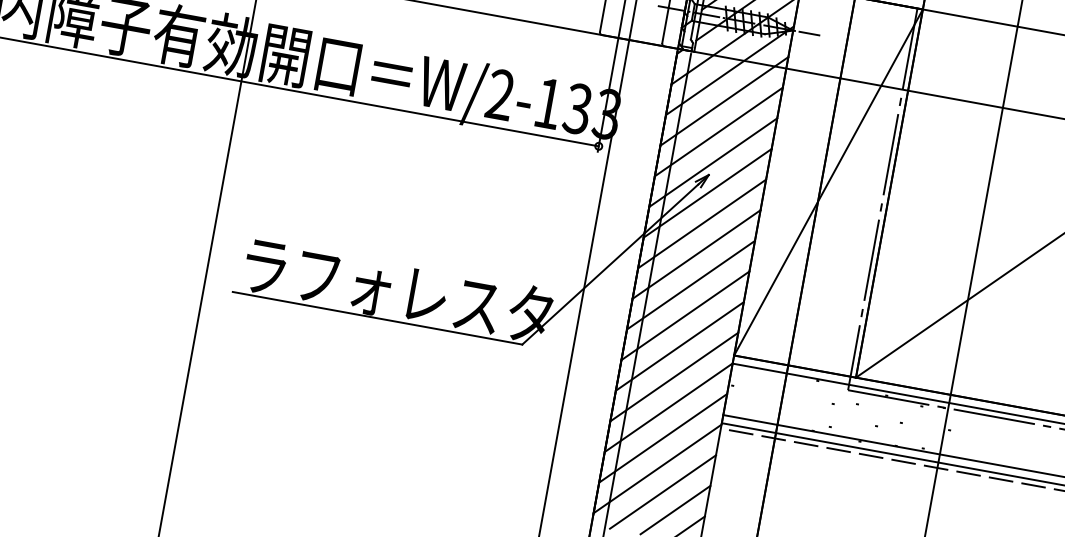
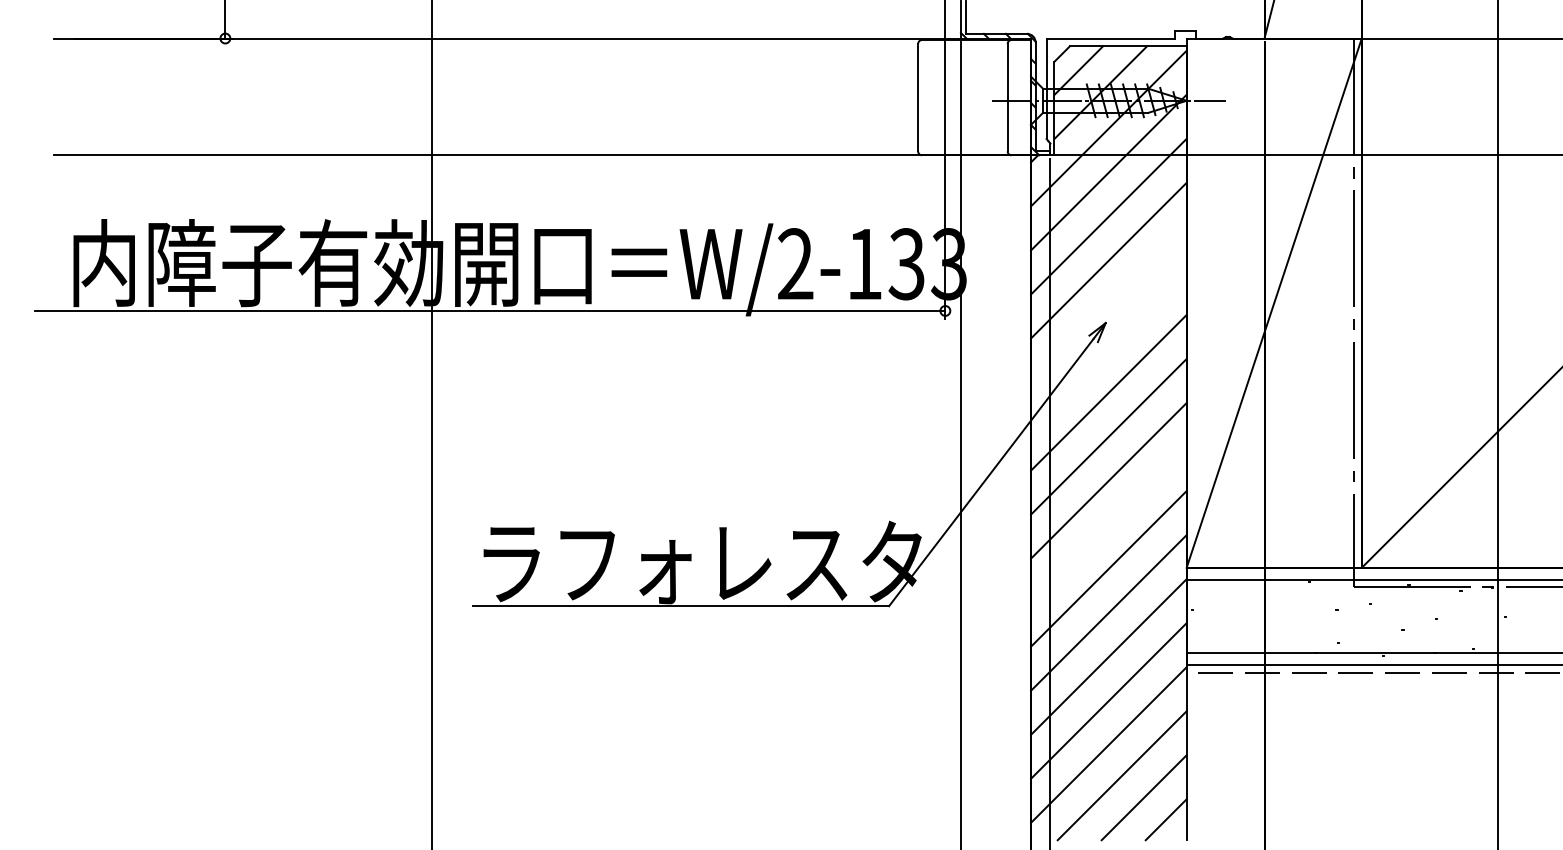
line: (713, 162) -> (1108, 304), removed
line: (707, 193) -> (1108, 348), removed
line: (685, 315) -> (1108, 524), removed

